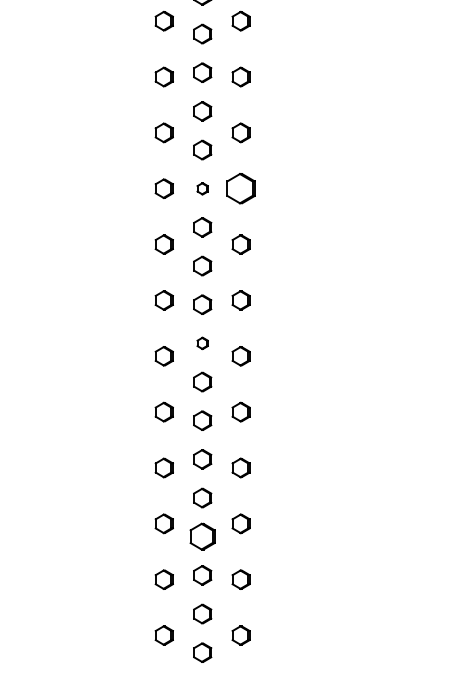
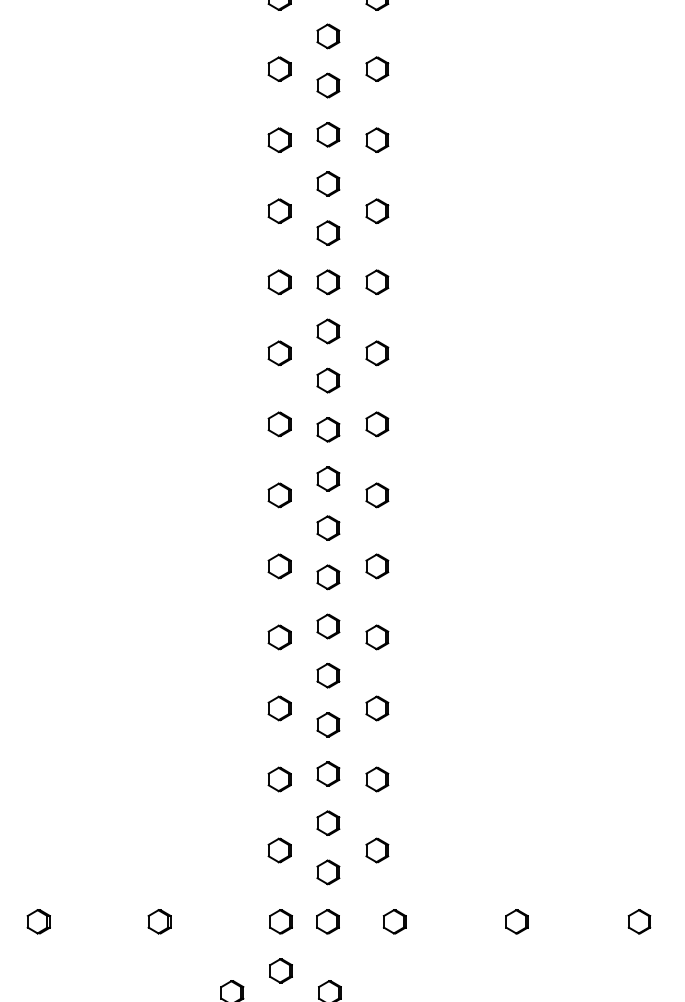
part: (202, 188) -> (328, 282), size x1.67
part: (241, 188) -> (377, 282), size x0.62
part: (202, 343) -> (328, 478), size x1.67
part: (202, 536) -> (328, 724), size x0.71

